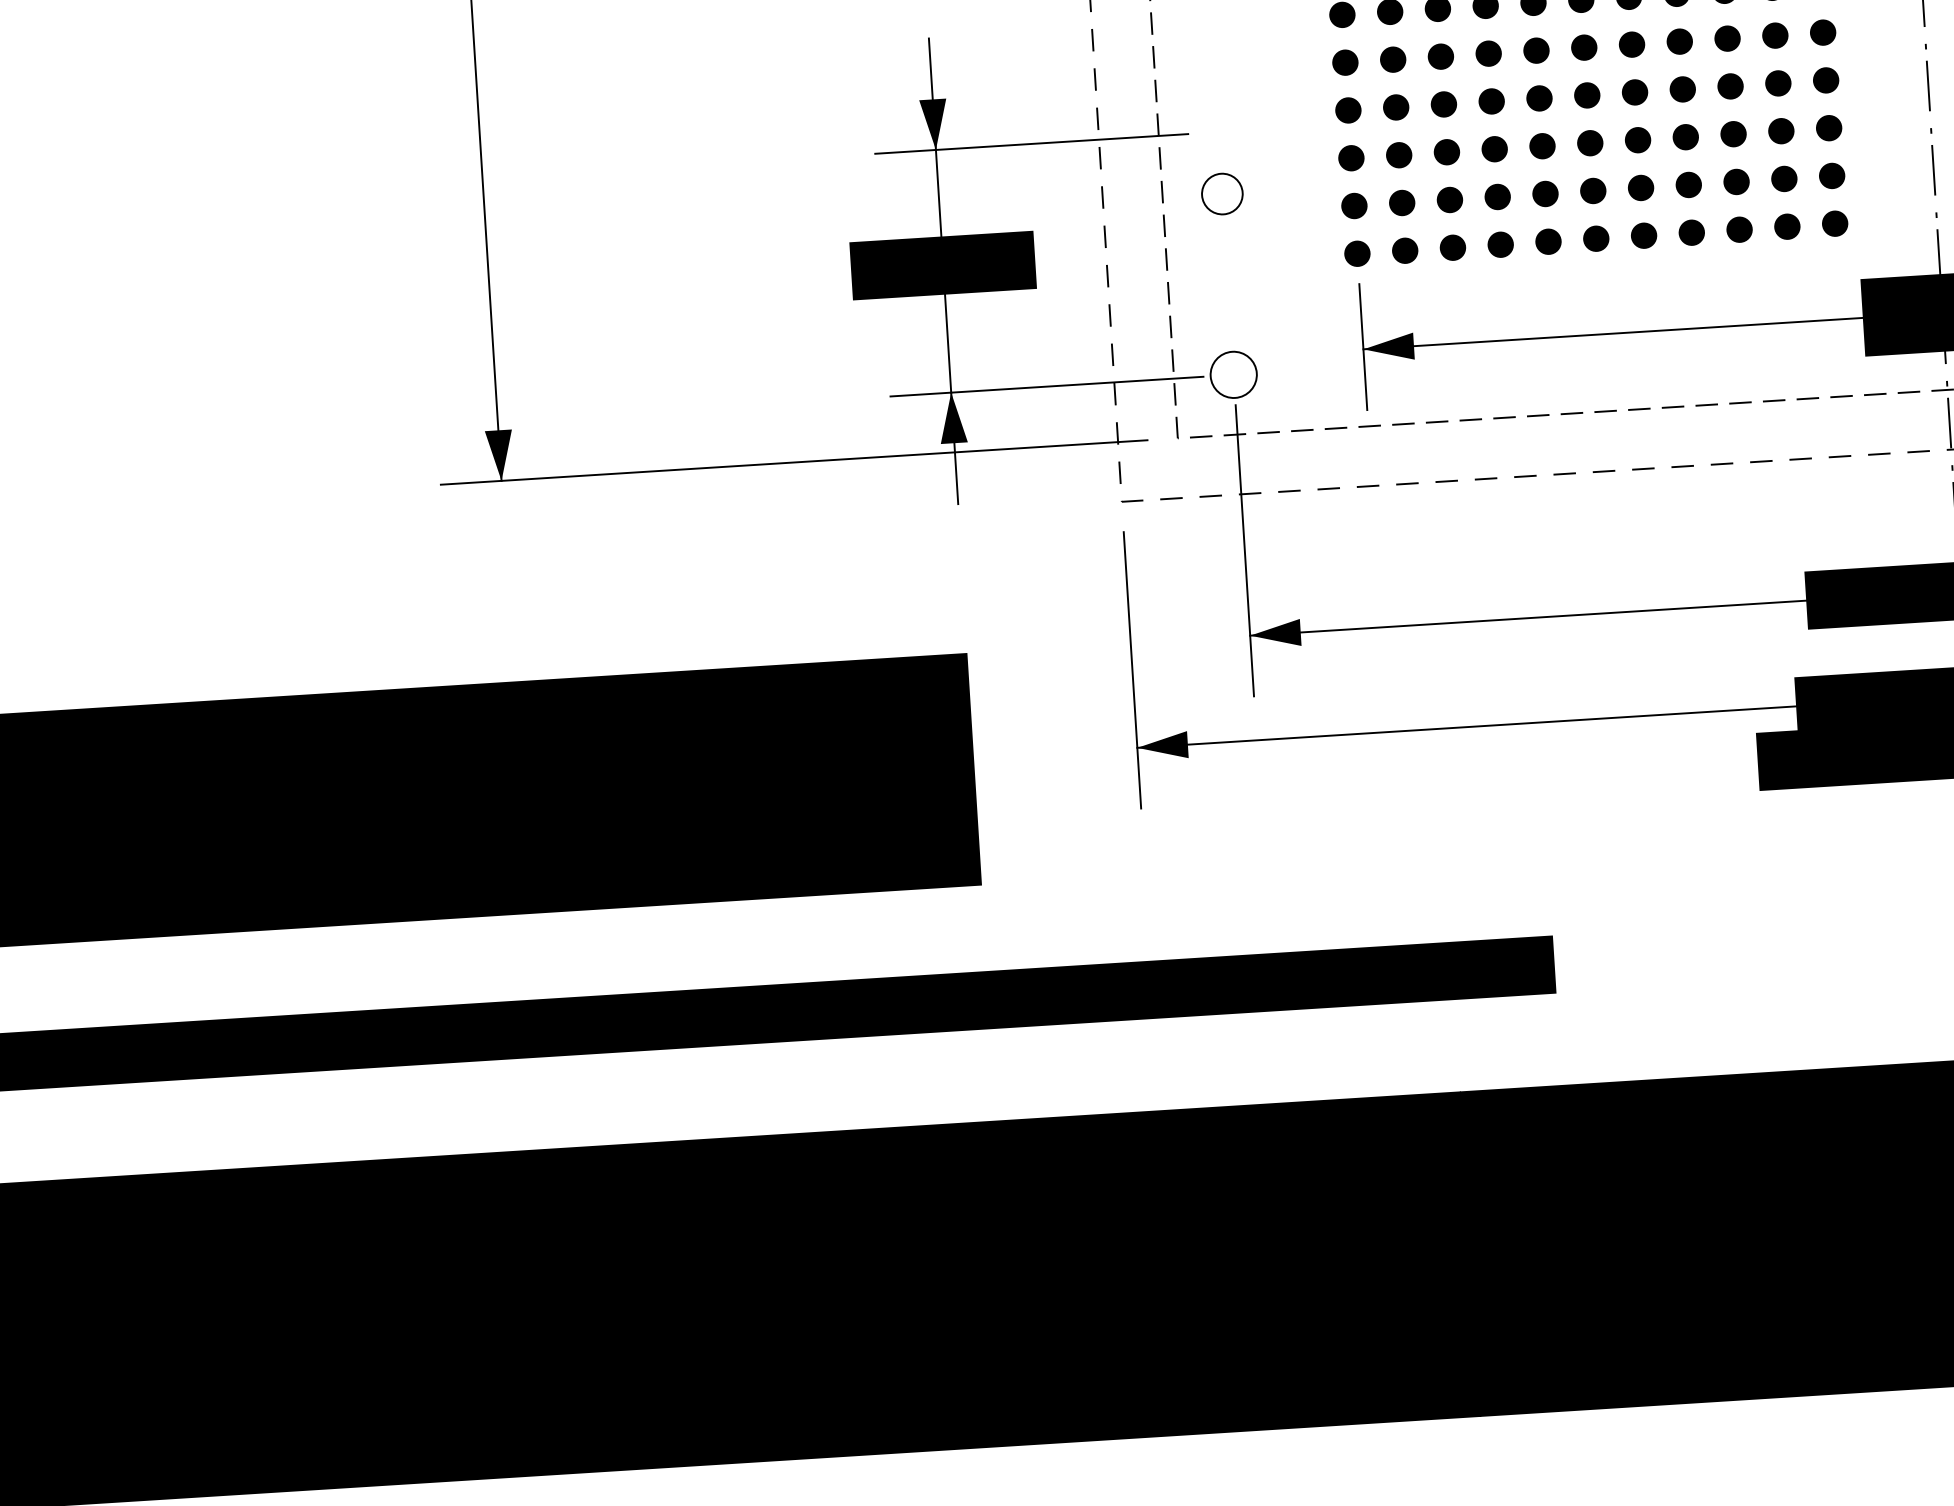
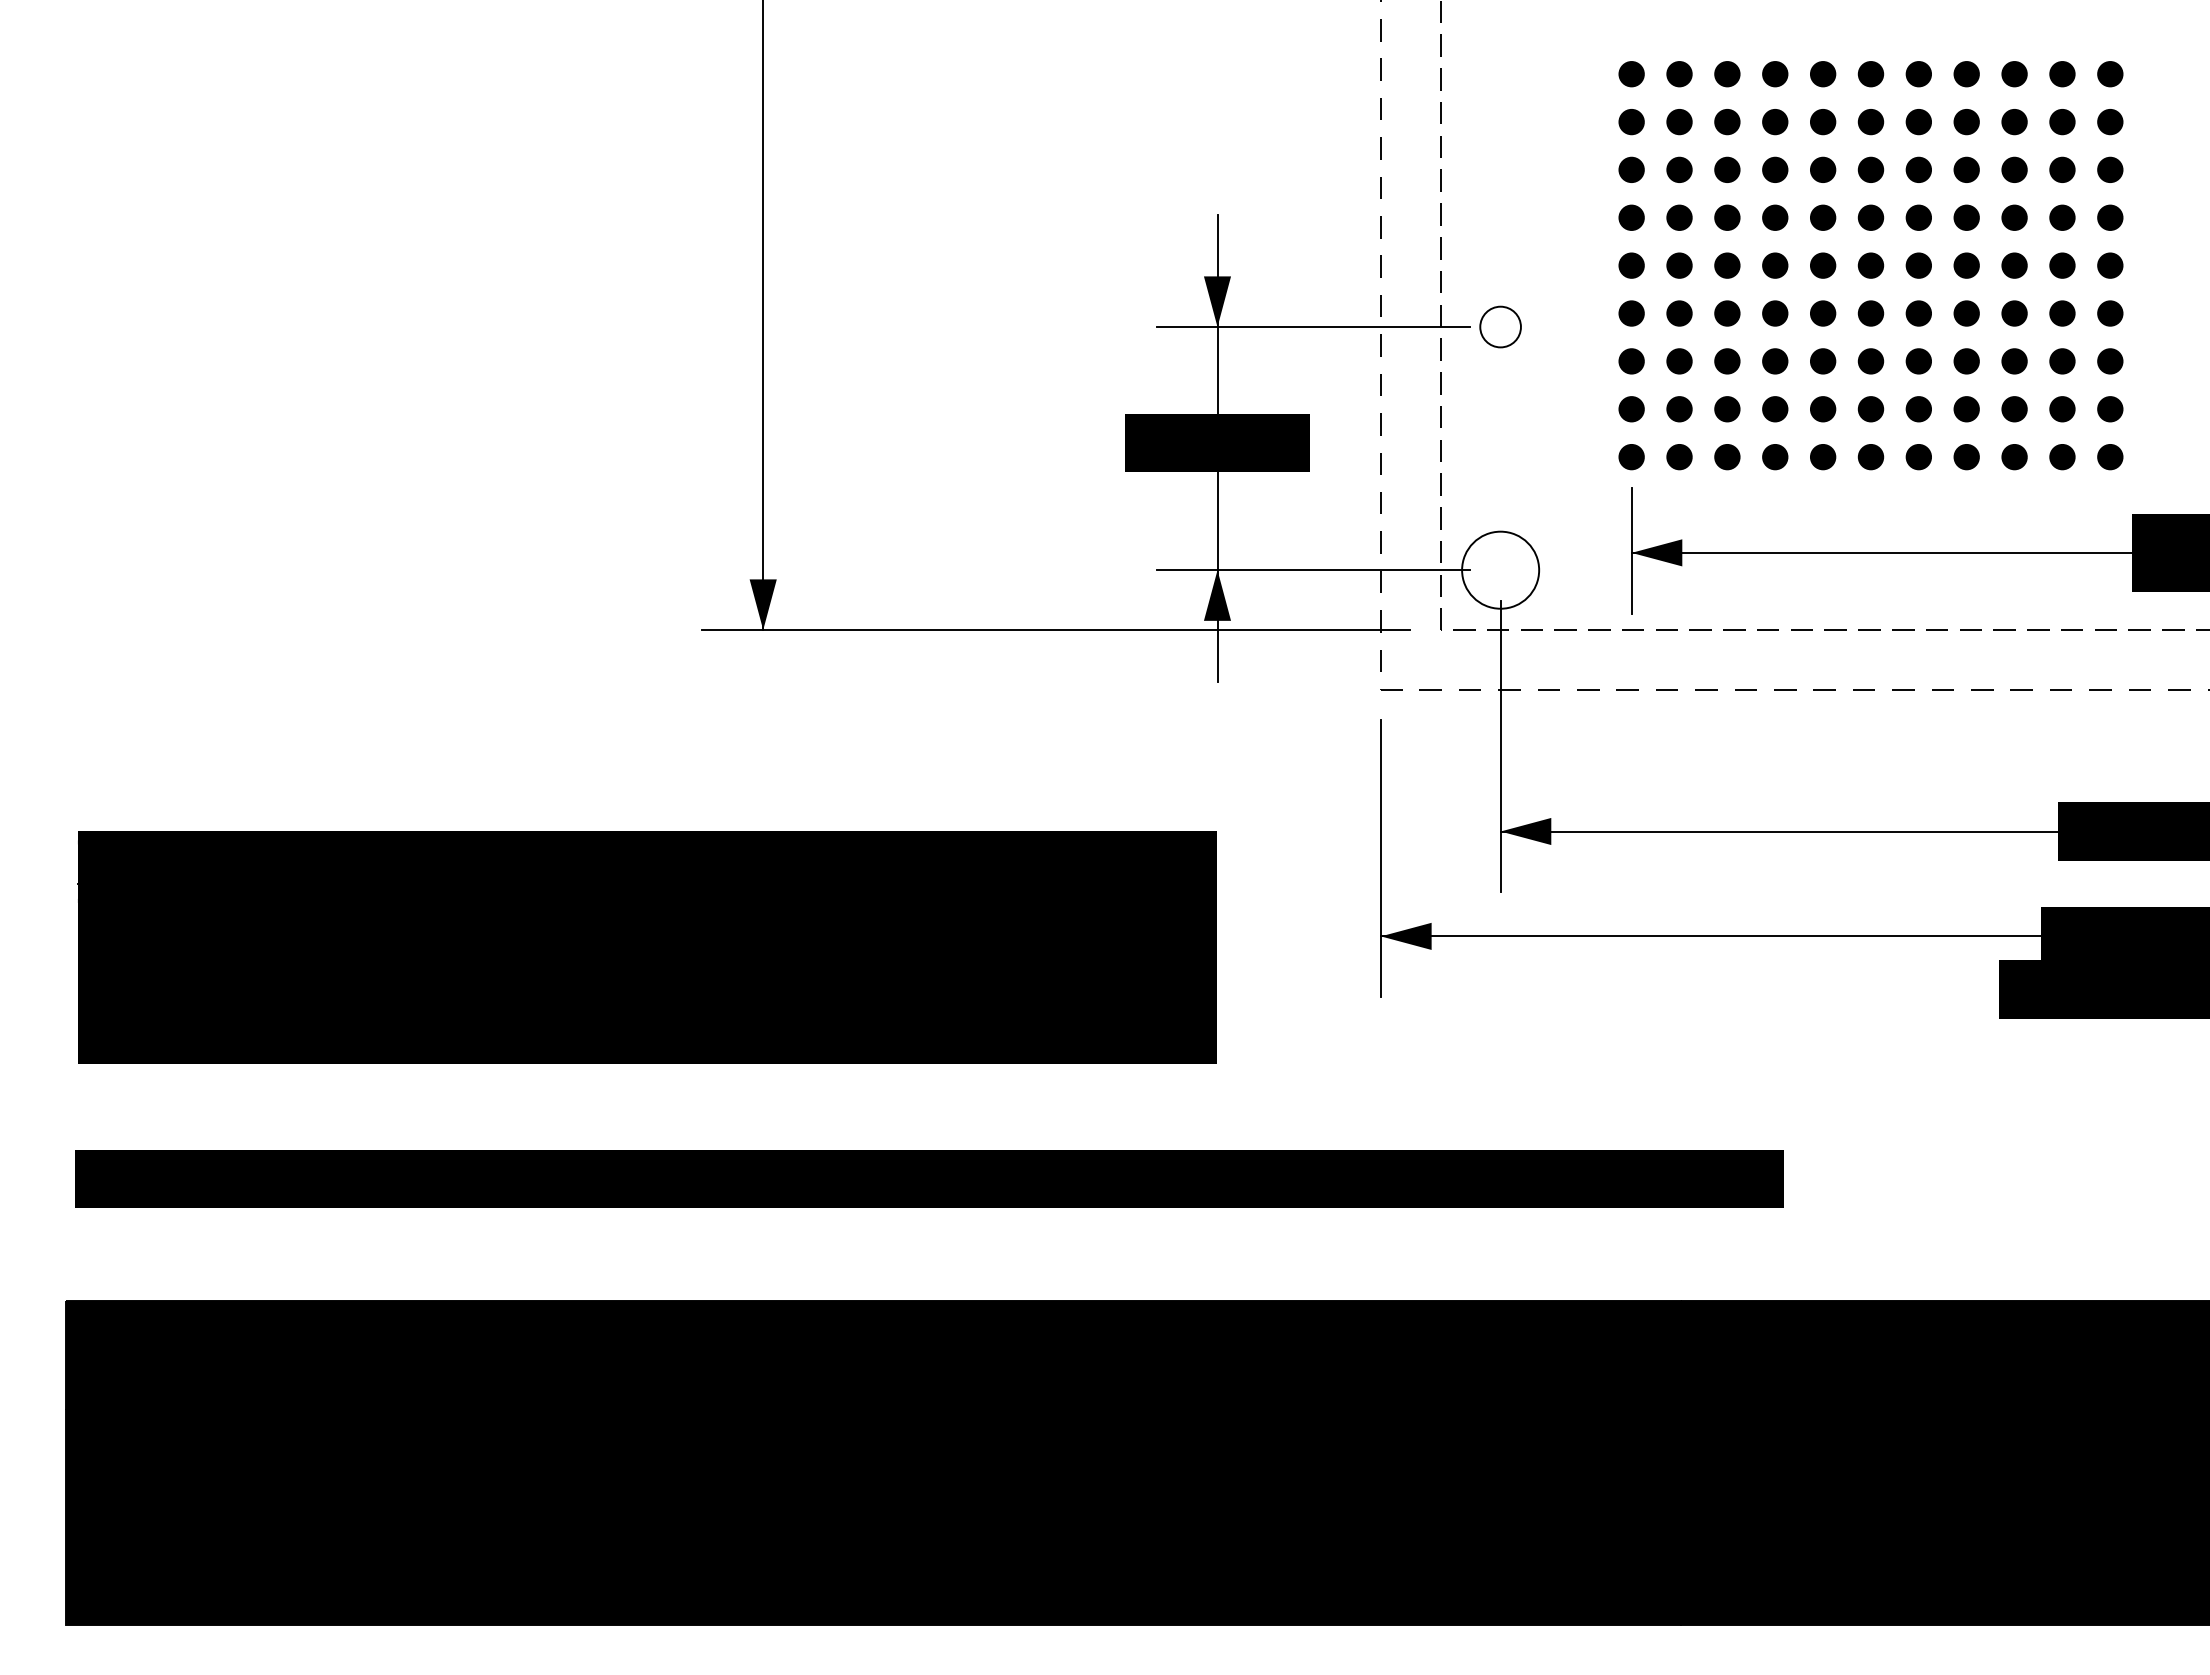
circle: (1222, 193) -> (1500, 326), moved
circle: (1233, 374) -> (1500, 569), size x1.67

